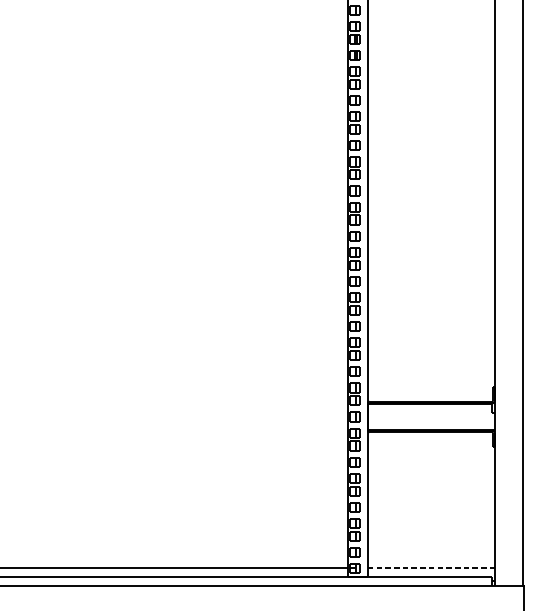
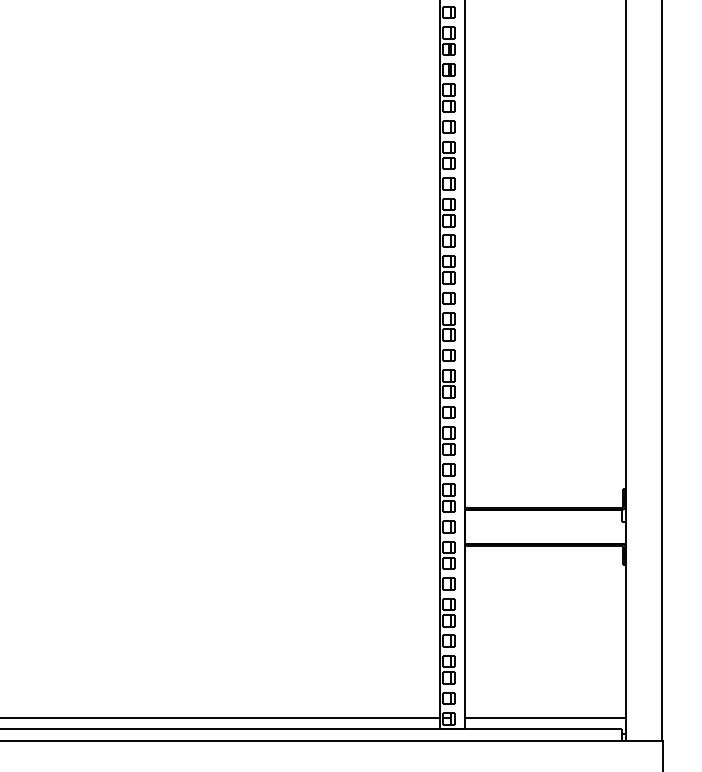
line: (432, 567) -> (546, 717), dashed -> solid

